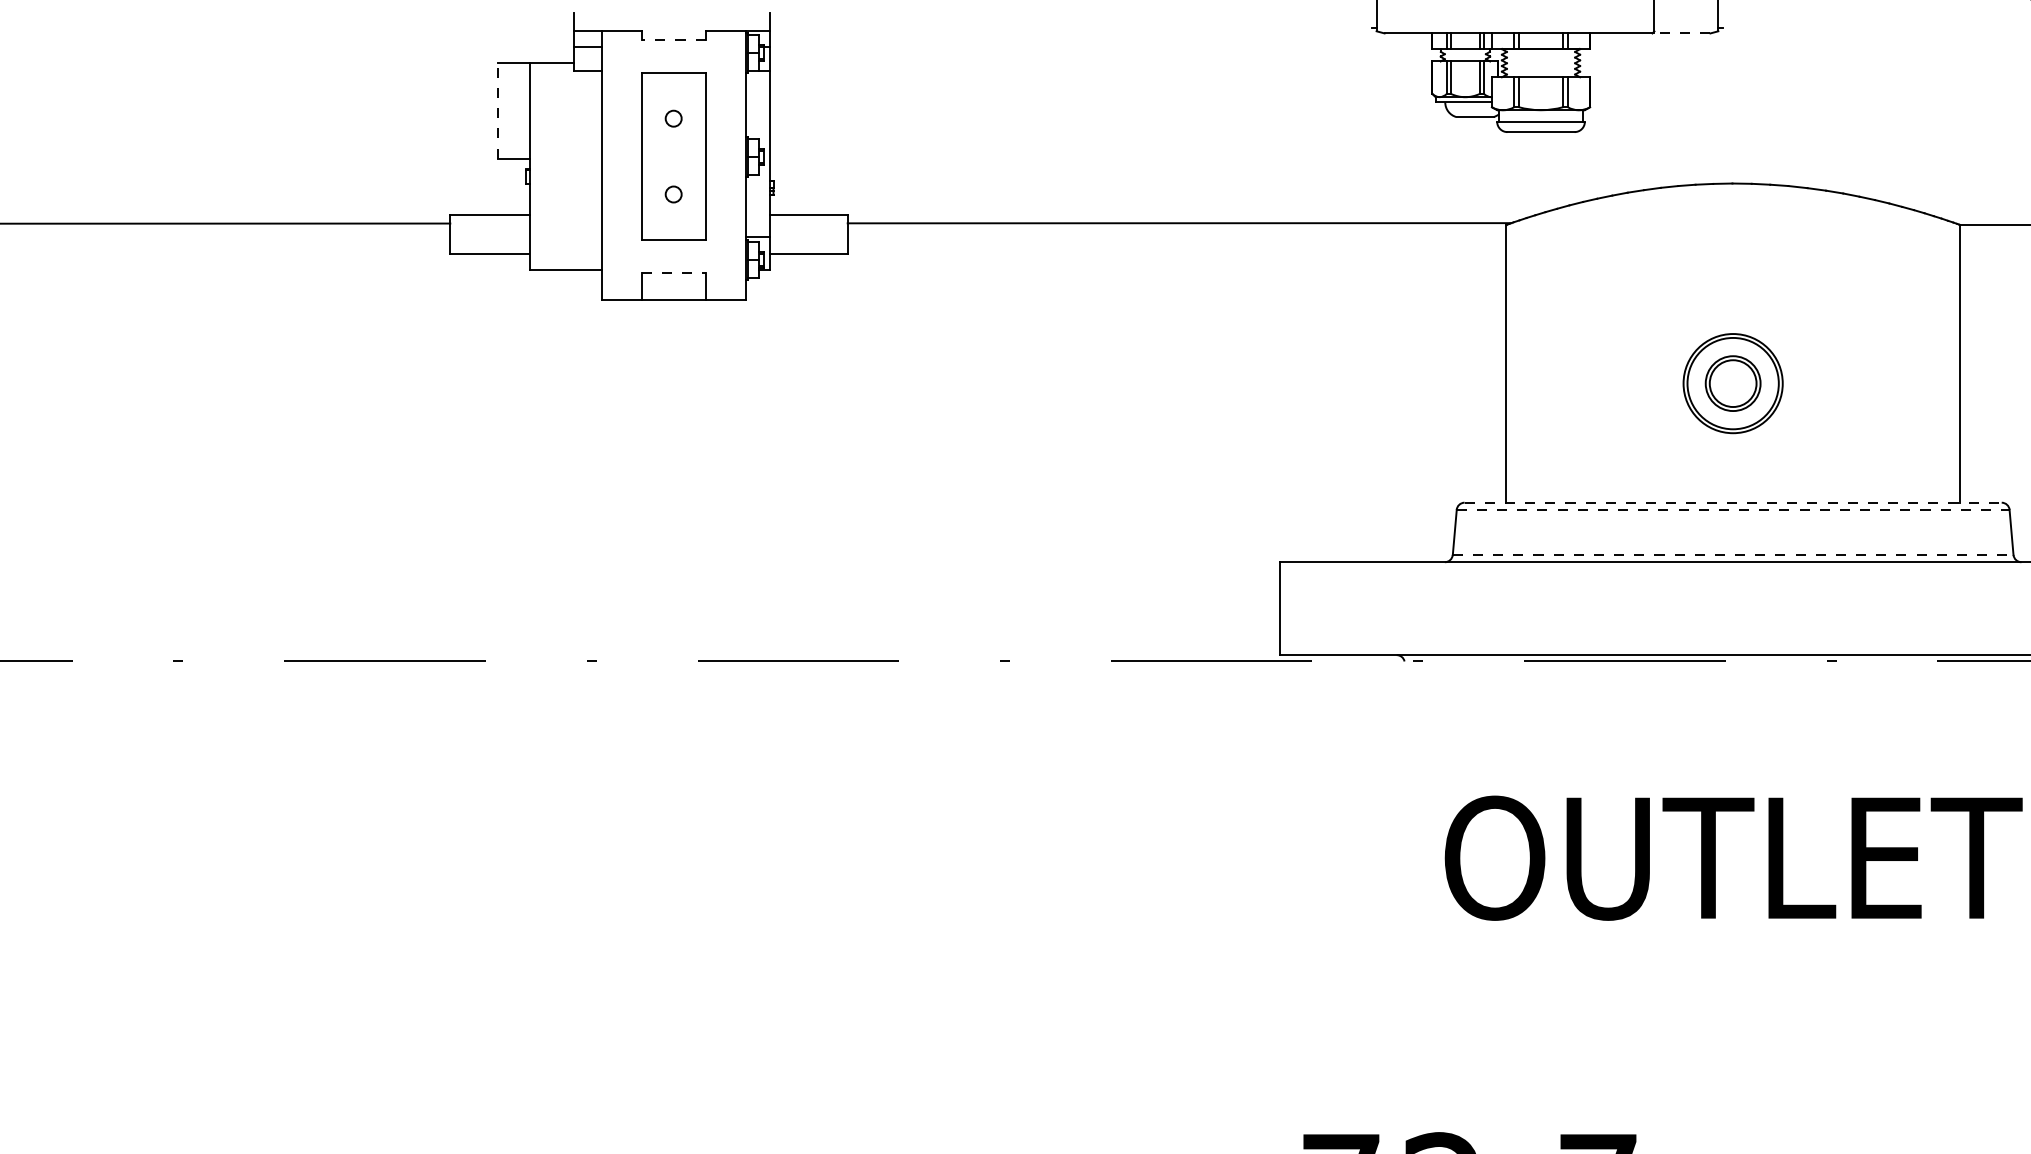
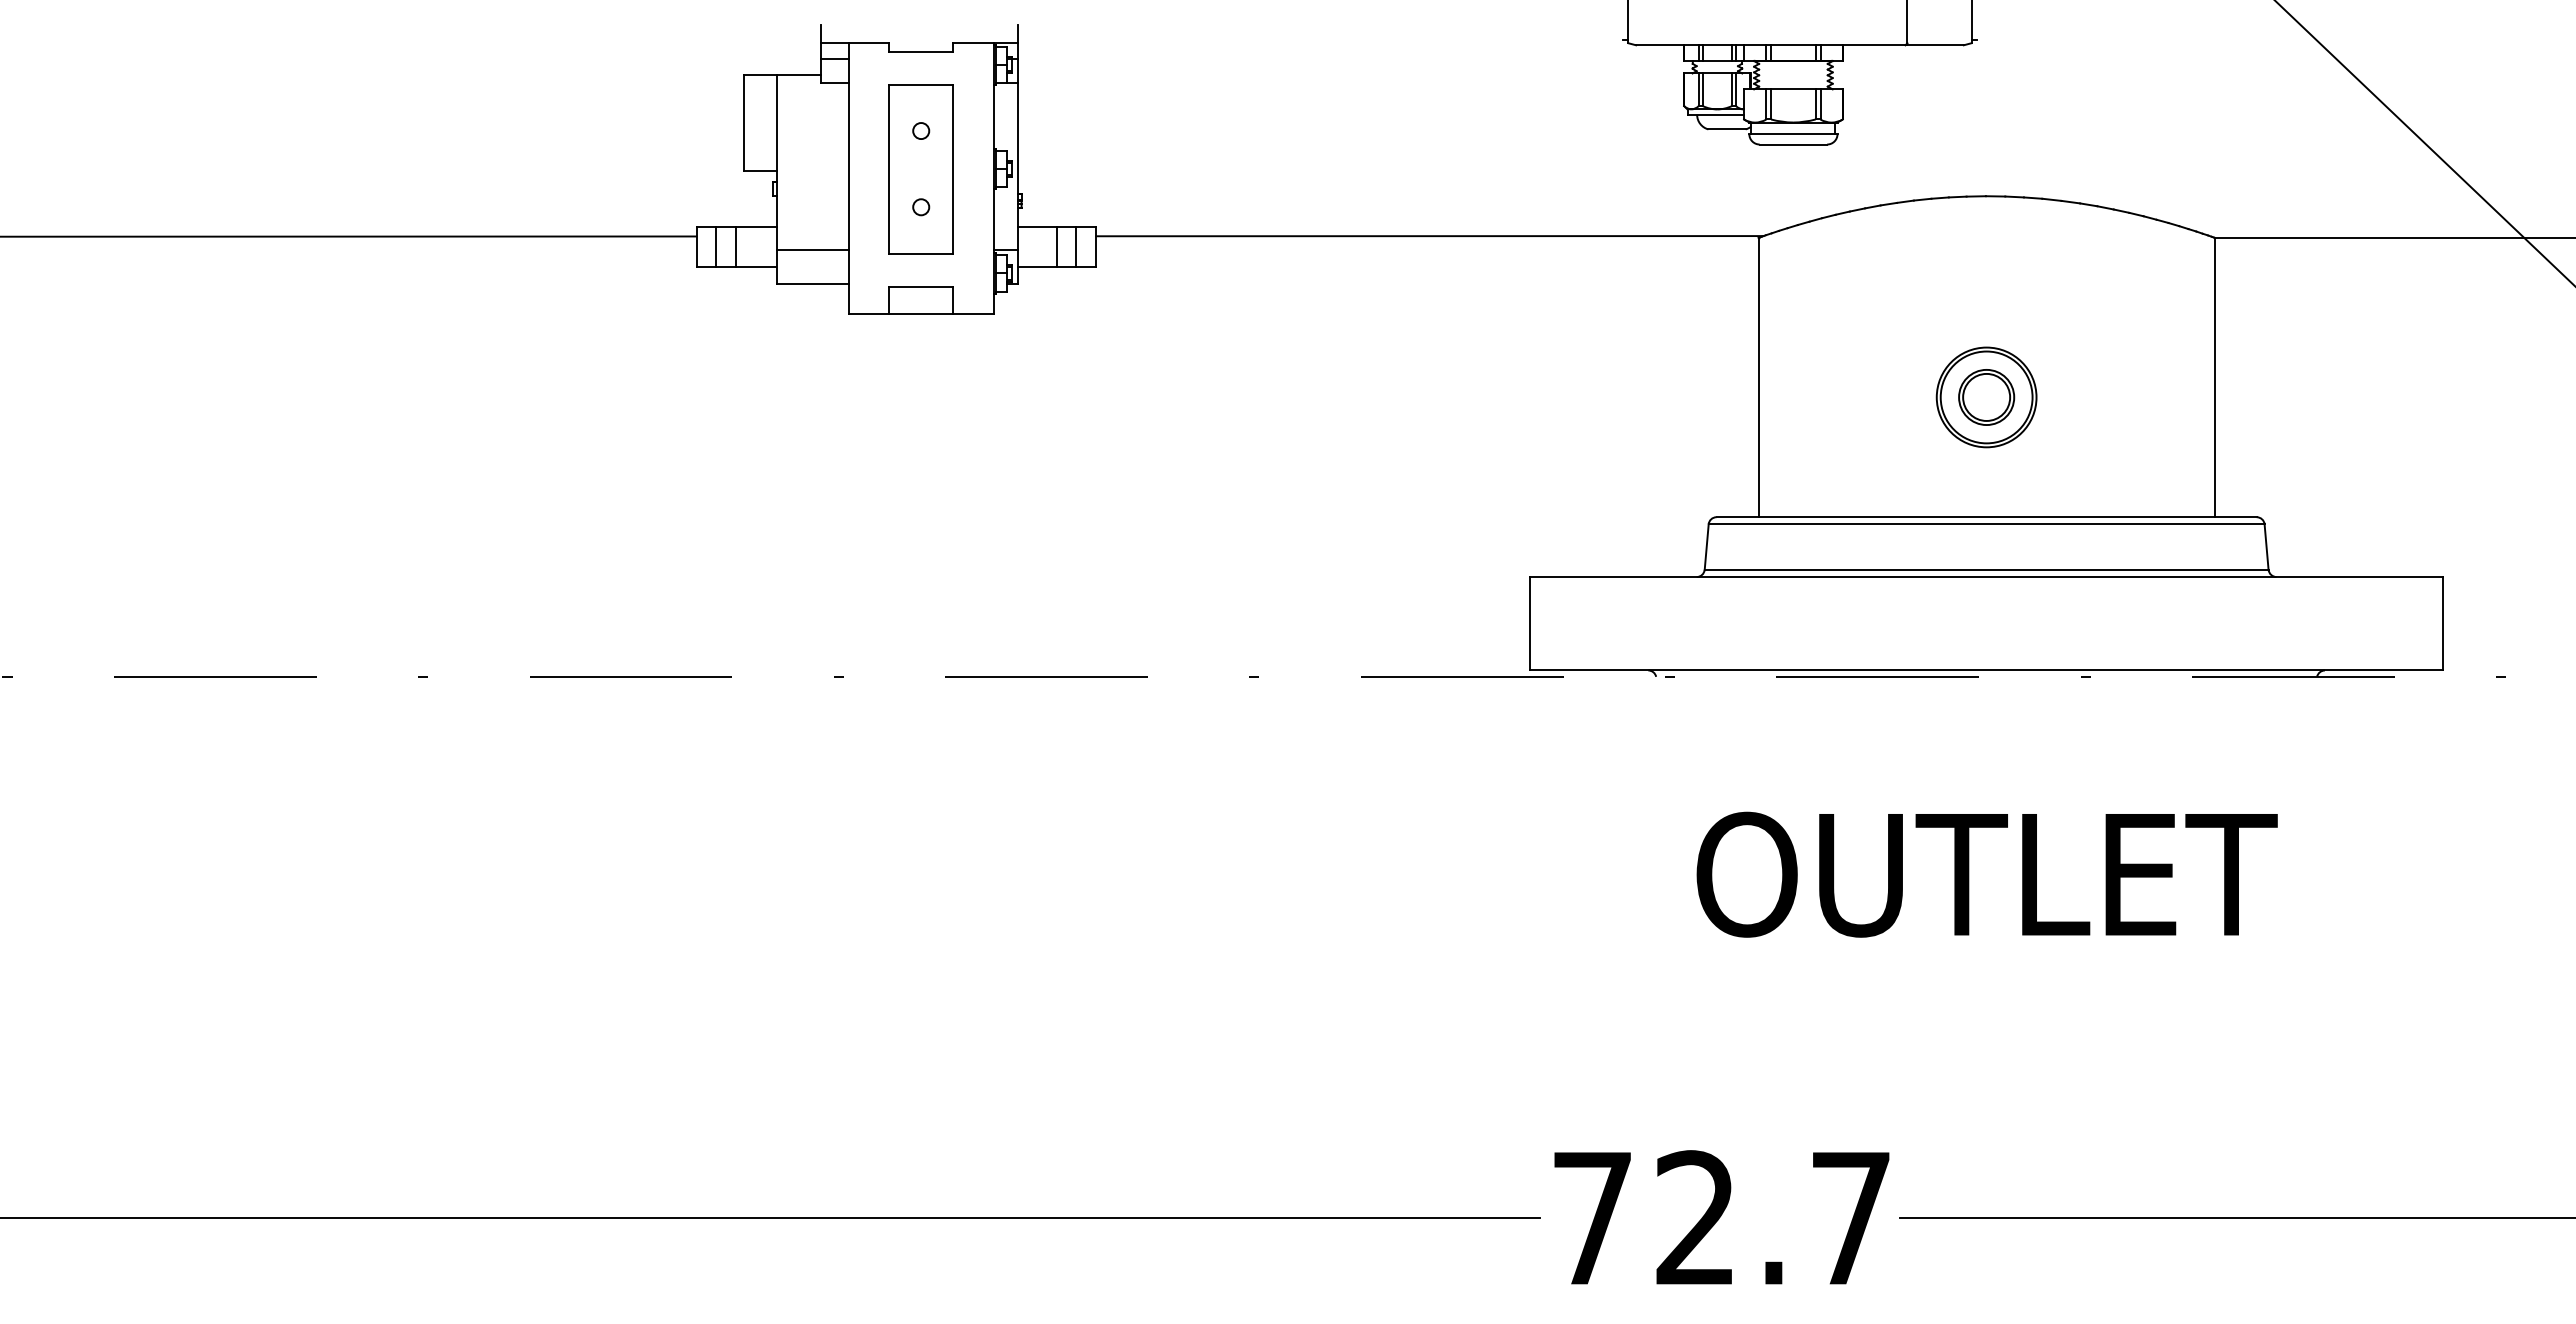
line: (1682, 33) -> (1935, 45), dashed -> solid
line: (672, 39) -> (920, 51), dashed -> solid
line: (497, 110) -> (744, 122), dashed -> solid
line: (470, 234) -> (716, 247), added
line: (490, 234) -> (736, 247), added
line: (808, 234) -> (1056, 247), added
line: (828, 234) -> (1076, 247), added
line: (565, 237) -> (812, 250), added
line: (673, 273) -> (921, 286), dashed -> solid
line: (1734, 502) -> (1987, 517), dashed -> solid
line: (1733, 509) -> (1986, 524), dashed -> solid
line: (1733, 554) -> (1986, 569), dashed -> solid

